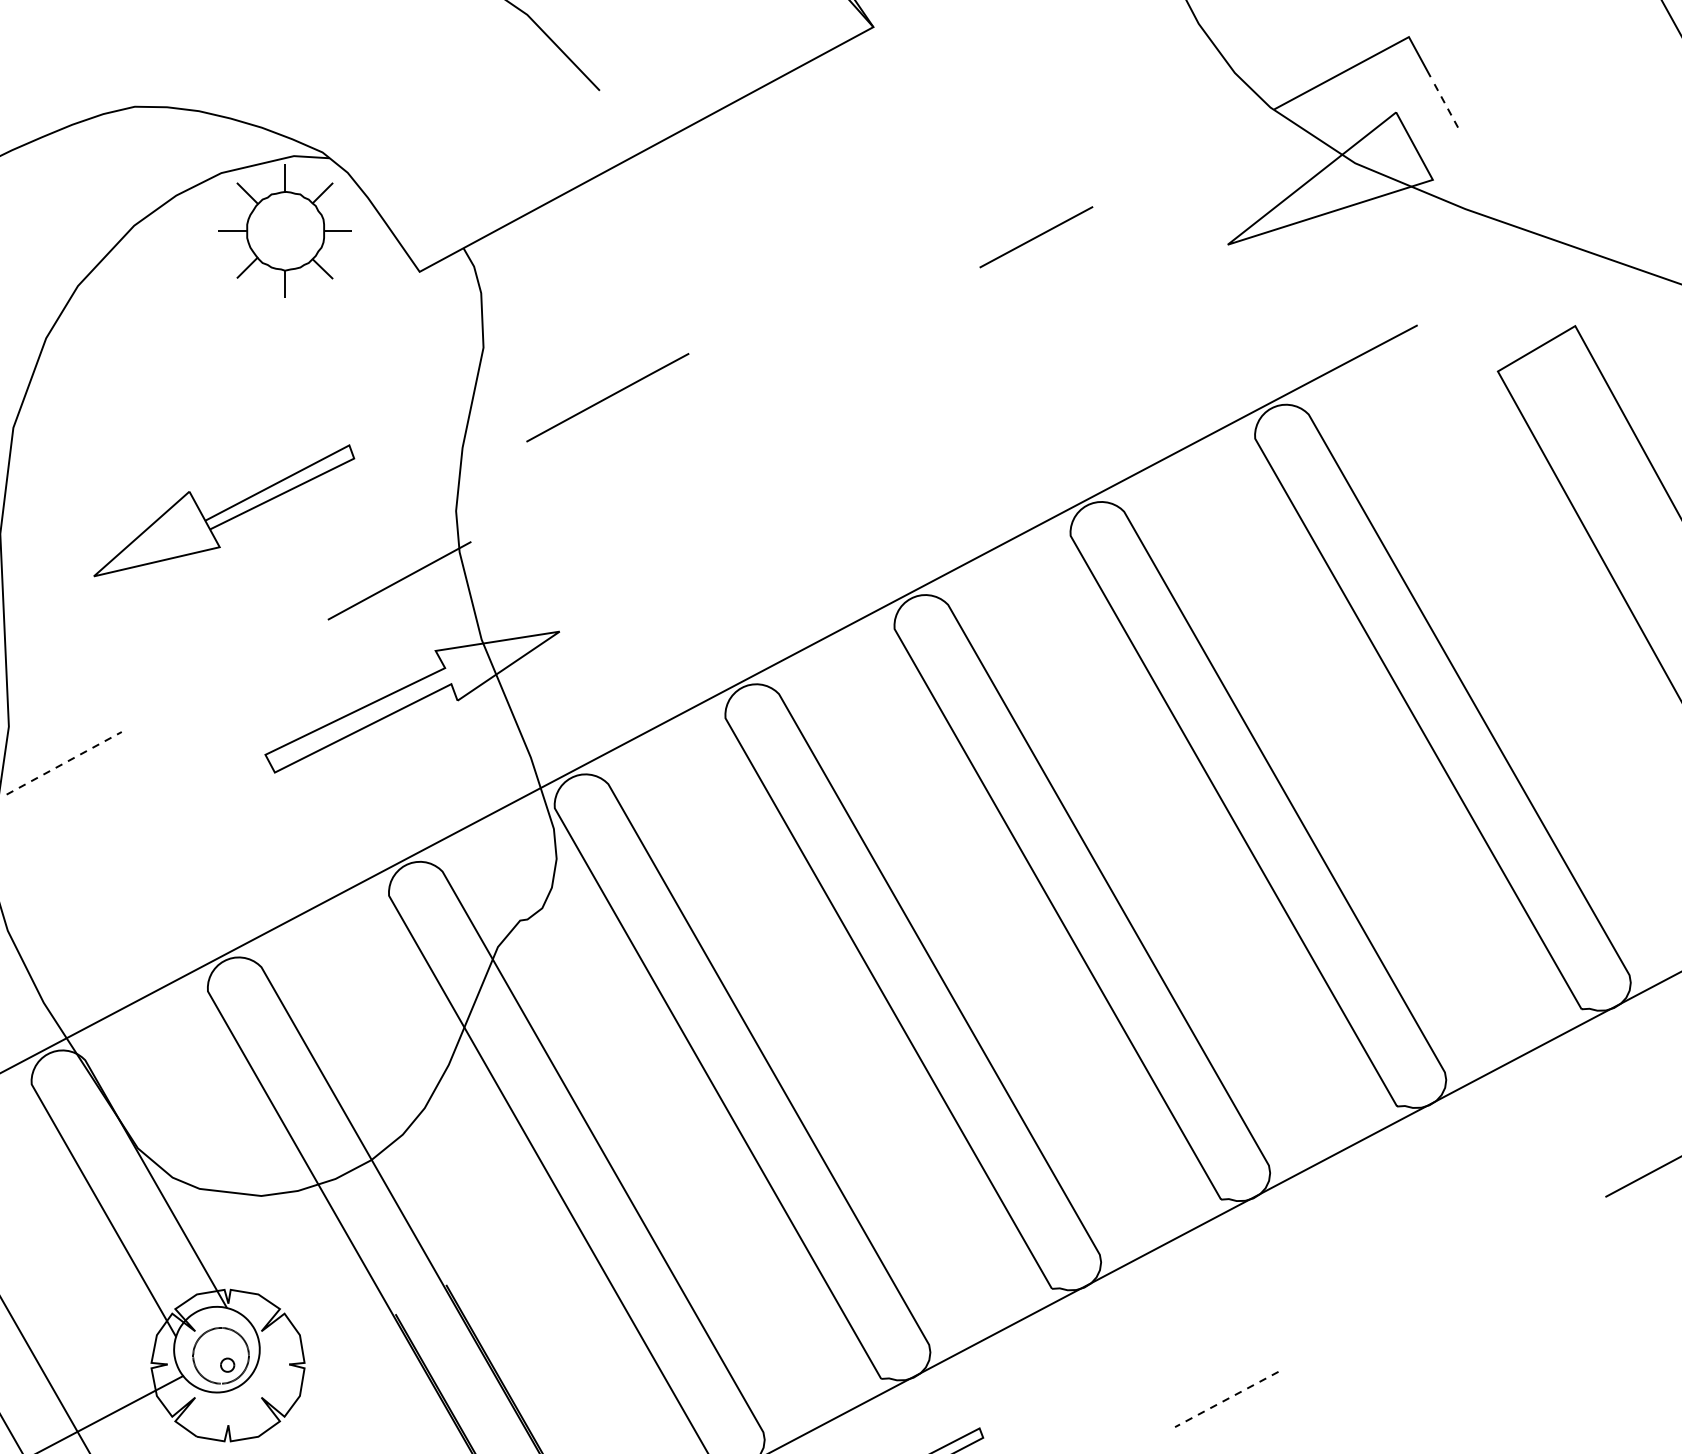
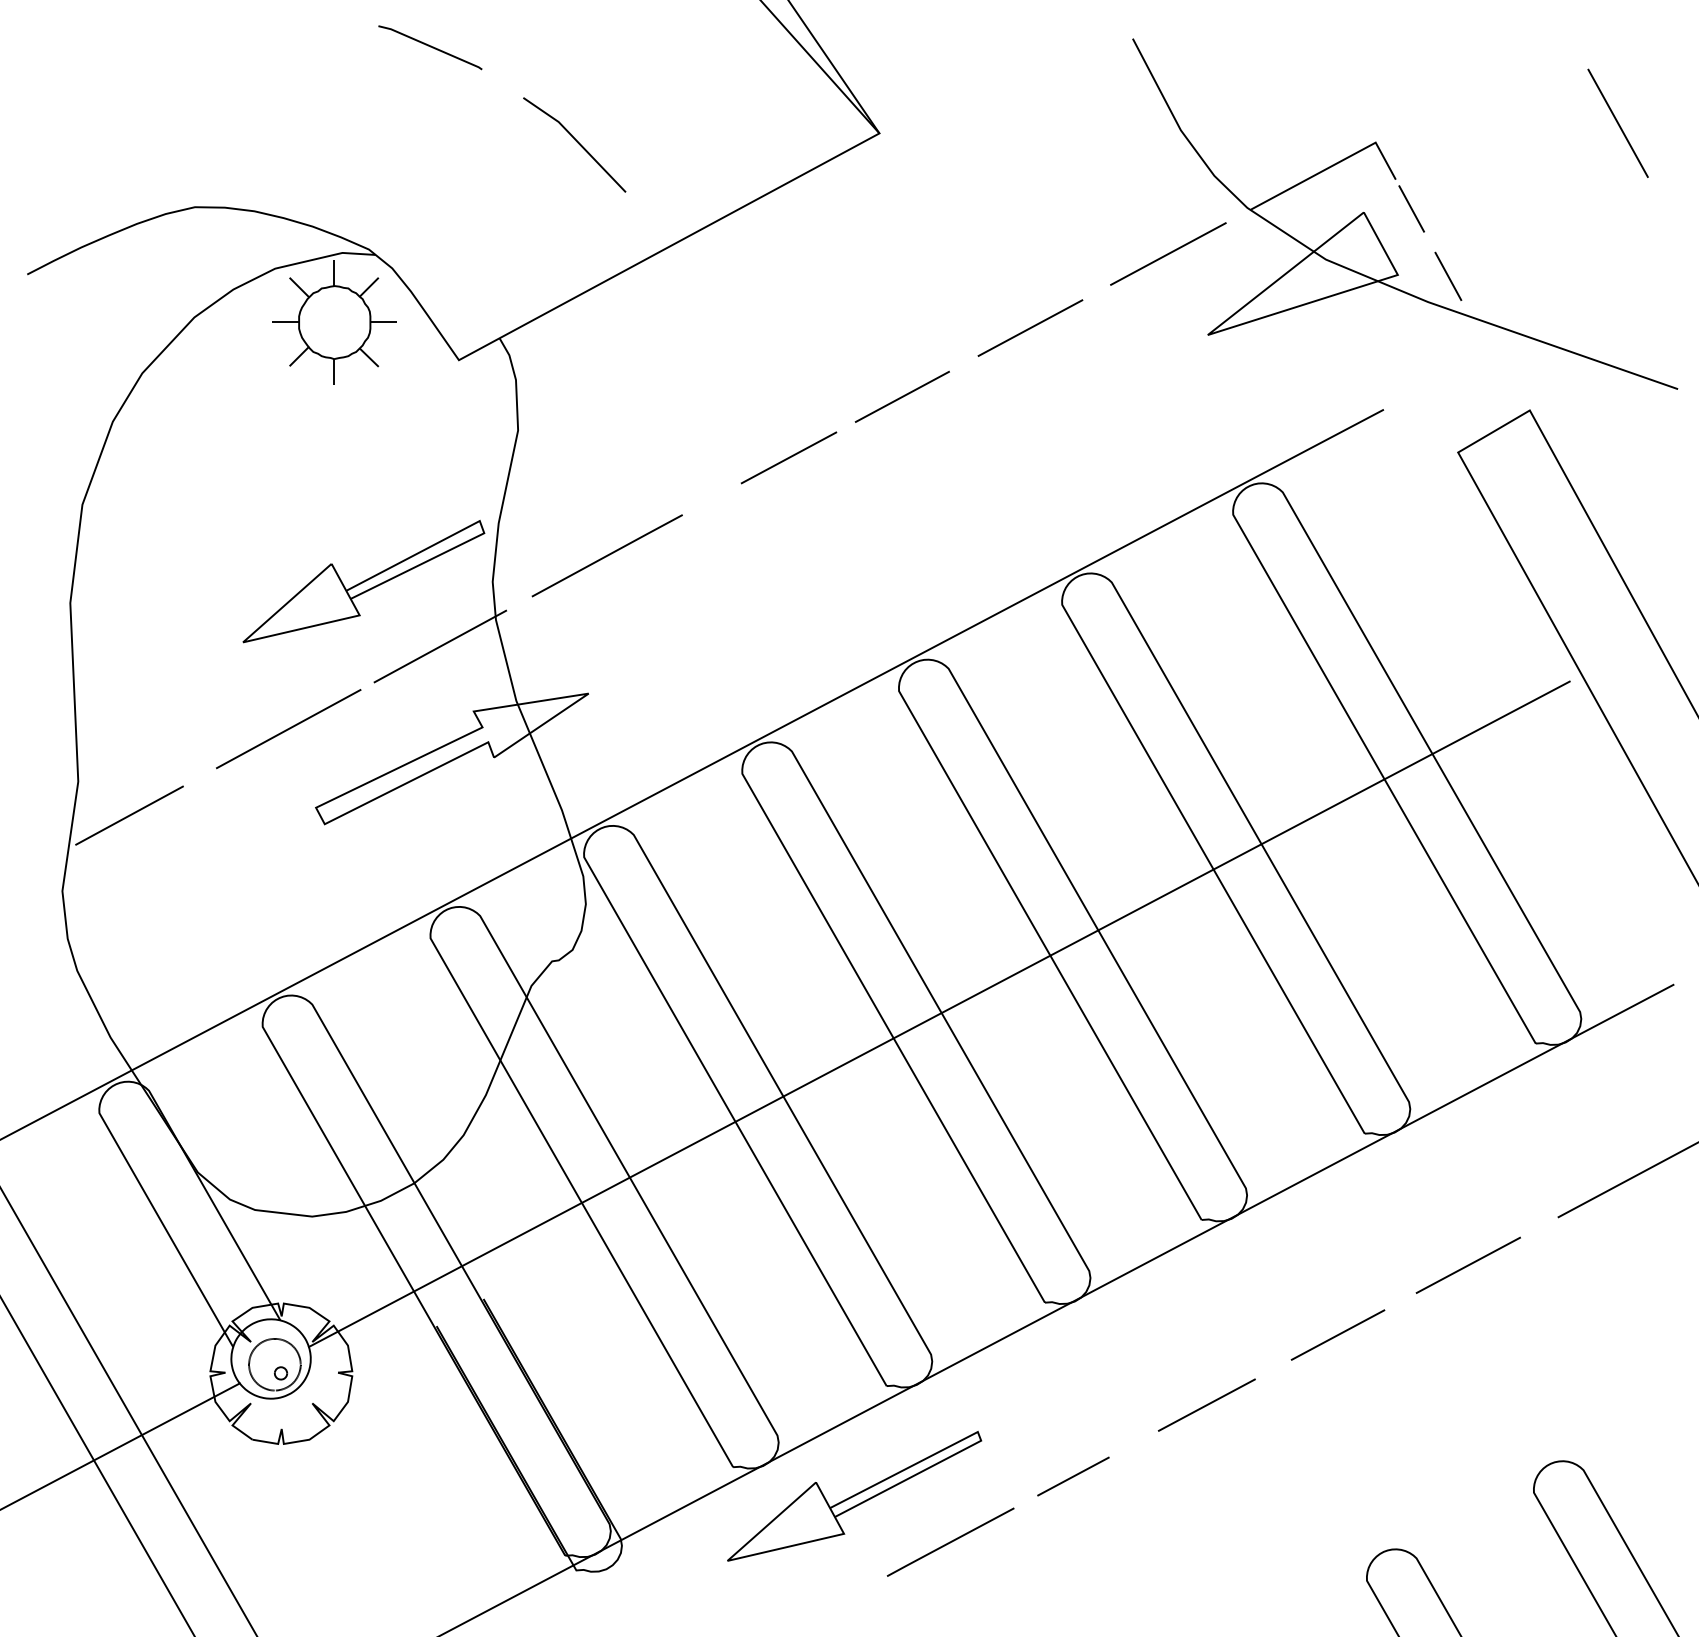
line: (1447, 108) -> (1411, 208), dashed -> solid
line: (1185, 156) -> (1168, 253), added
line: (1487, 181) -> (1448, 276), added
line: (897, 311) -> (901, 396), added
line: (775, 376) -> (788, 457), added
line: (606, 397) -> (606, 555), moved
part: (223, 510) -> (363, 581), moved
line: (235, 670) -> (288, 729), added
line: (64, 763) -> (129, 815), dashed -> solid
line: (937, 976) -> (938, 1013), added
line: (1508, 1247) -> (1467, 1264), added
line: (1367, 1323) -> (1337, 1334), added
line: (1226, 1399) -> (1206, 1405), dashed -> solid

